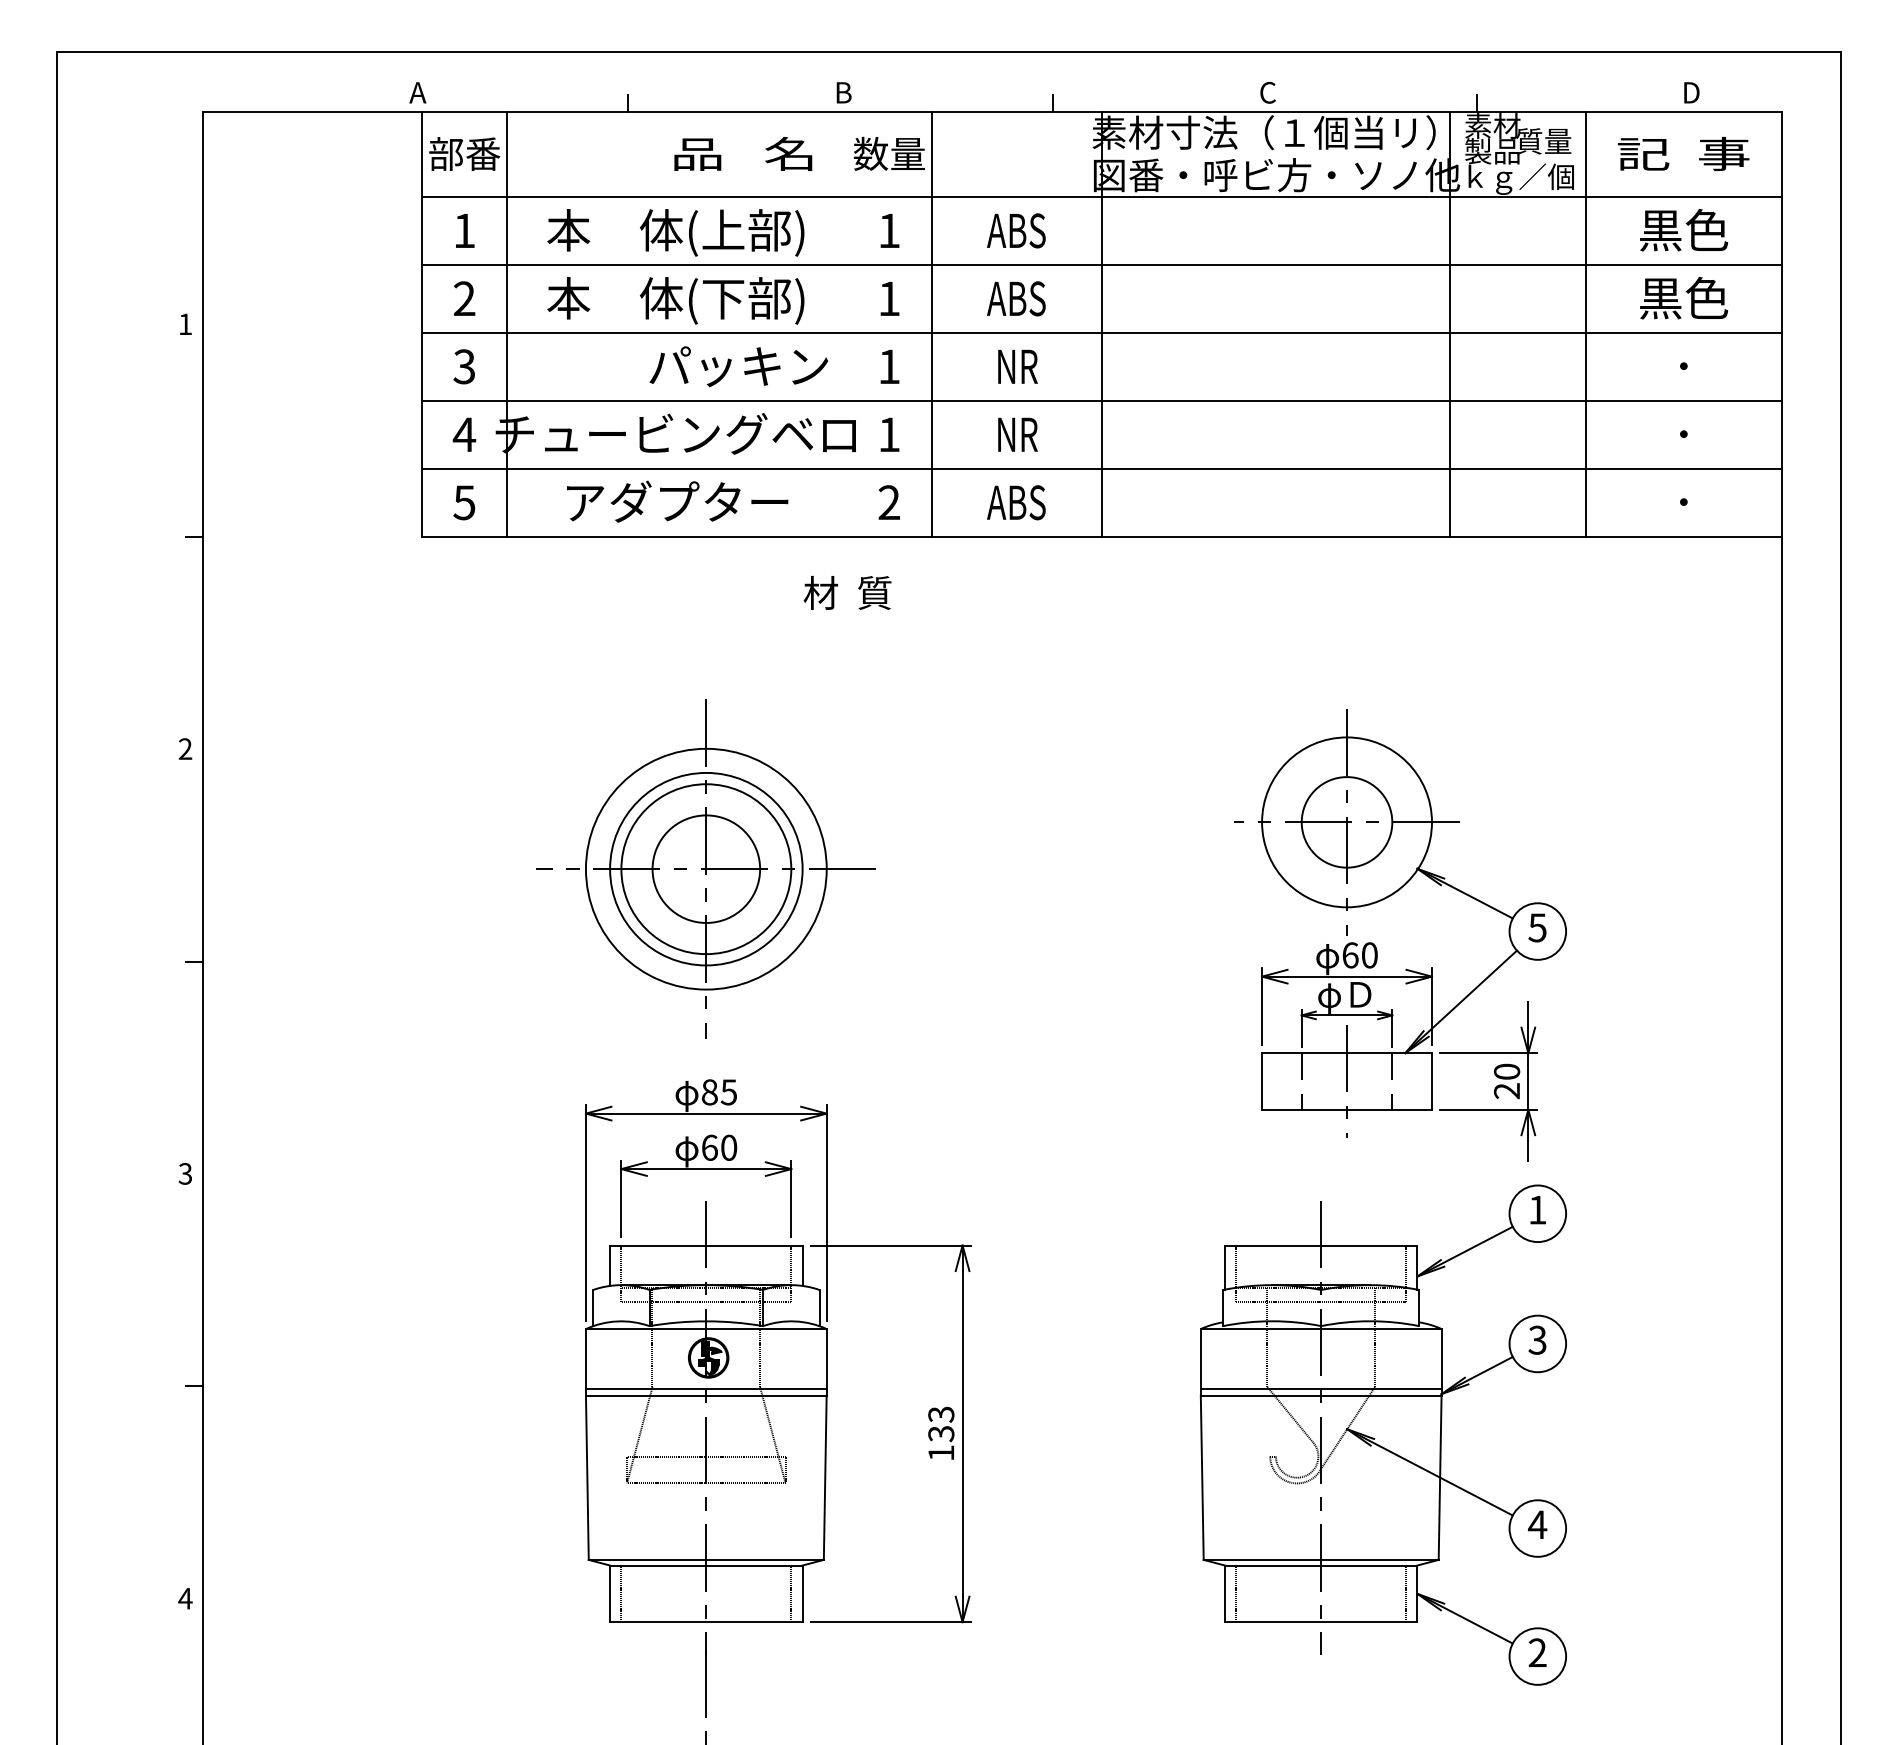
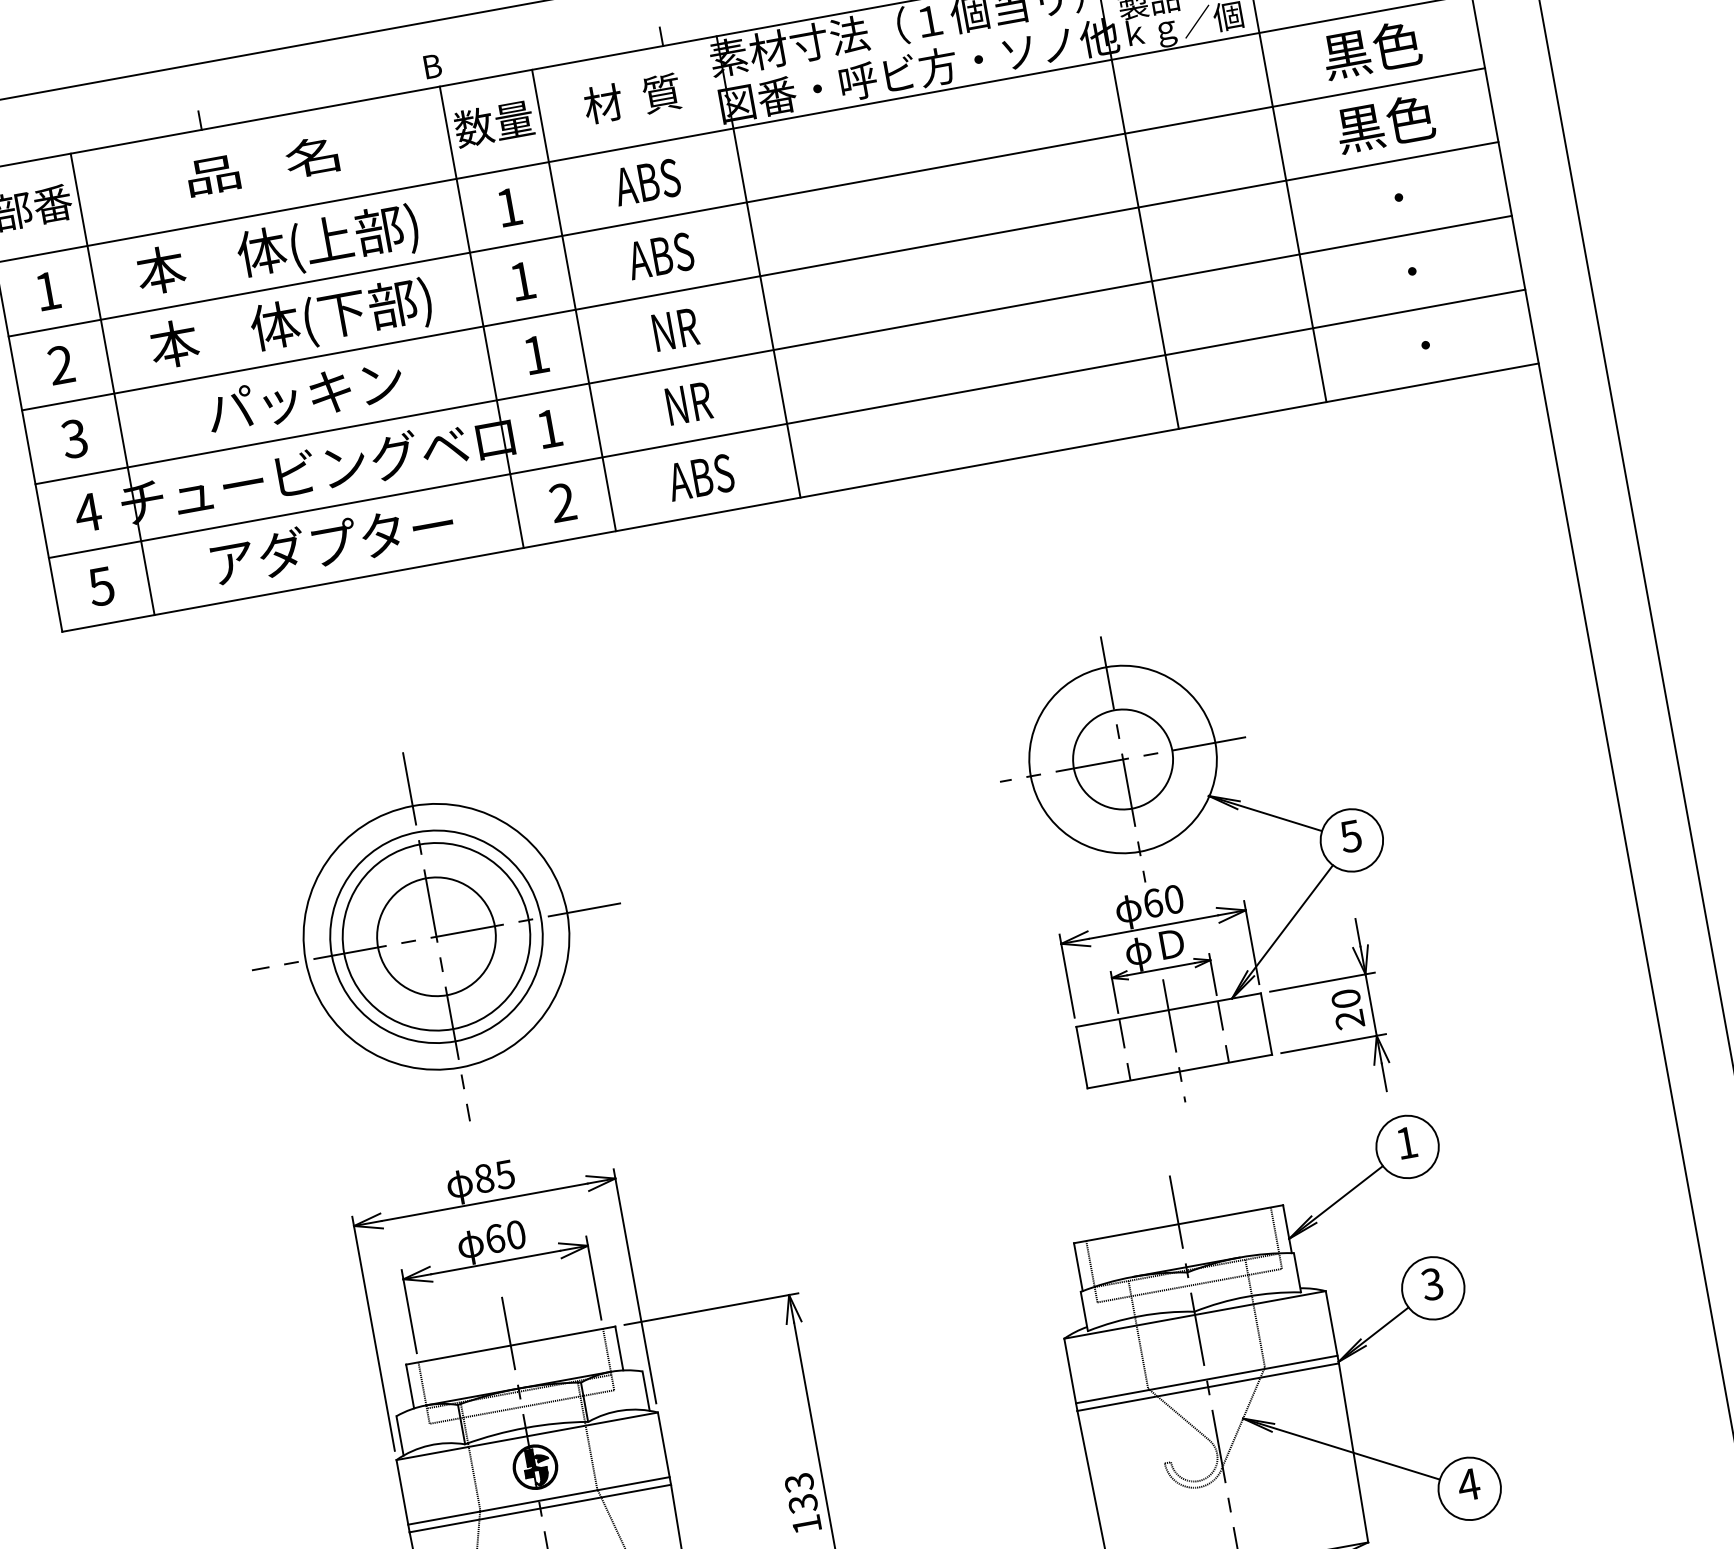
text: (743, 153) -> (262, 165), moved
line: (847, 323) -> (482, 316), added
text: (738, 366) -> (304, 396), moved
text: (847, 592) -> (632, 98), moved

